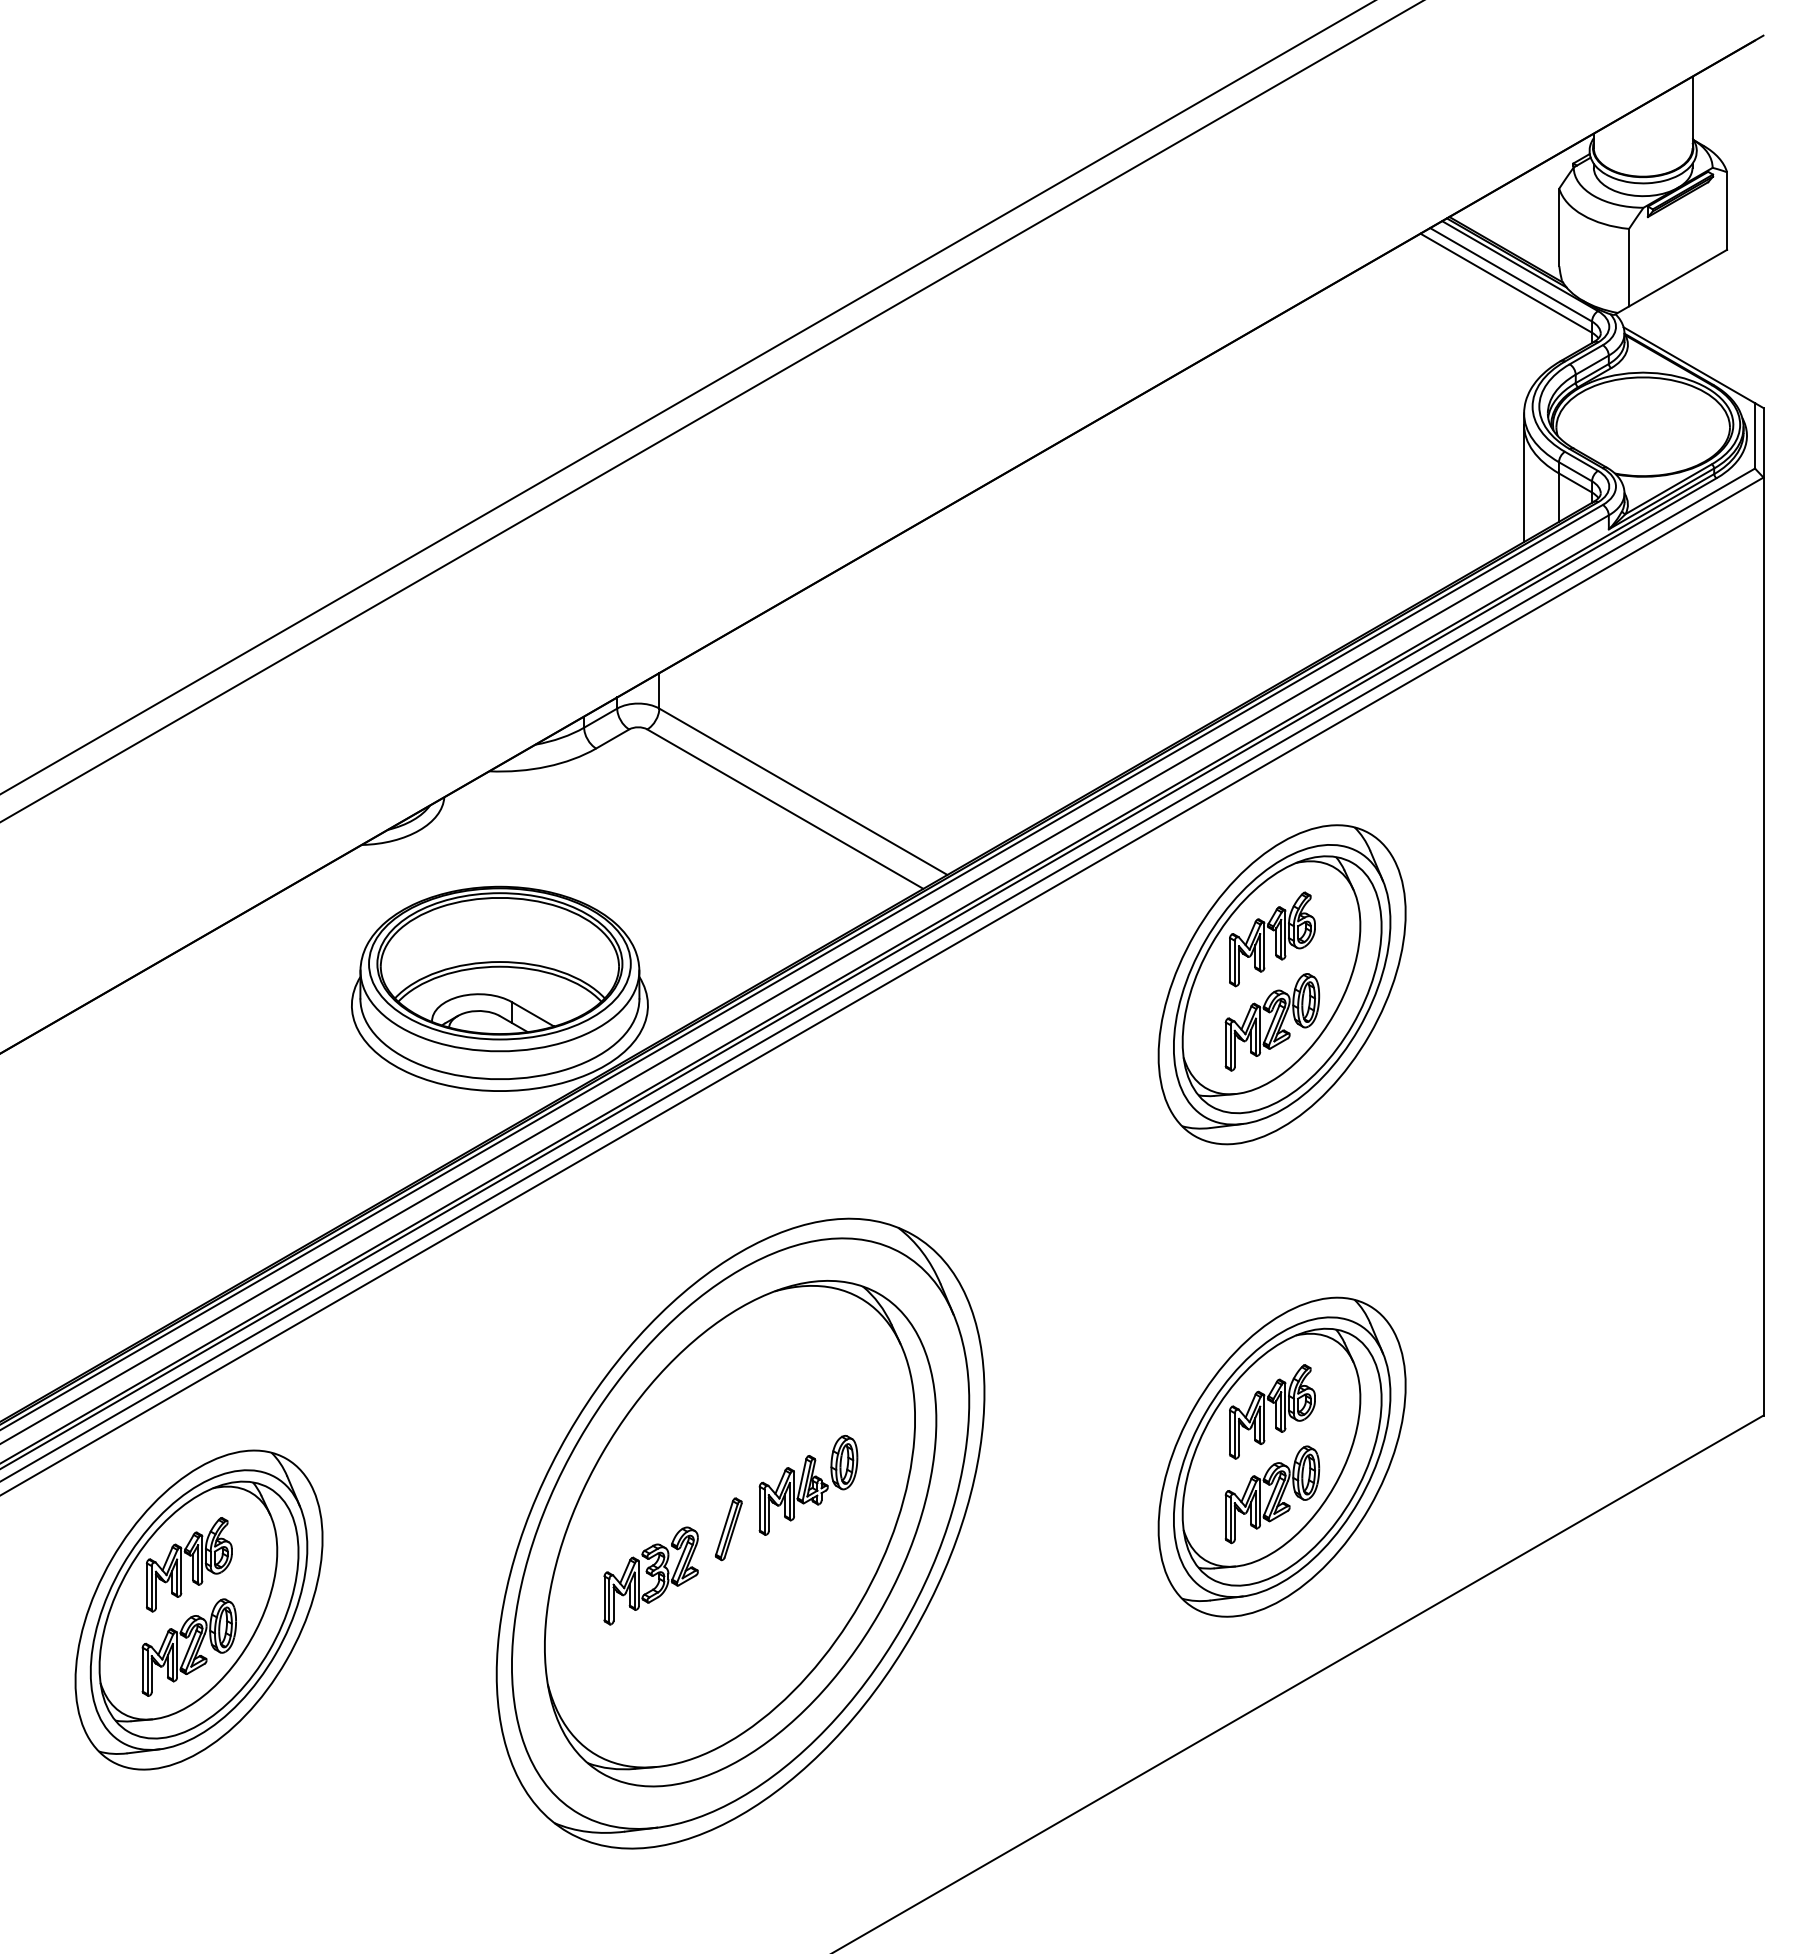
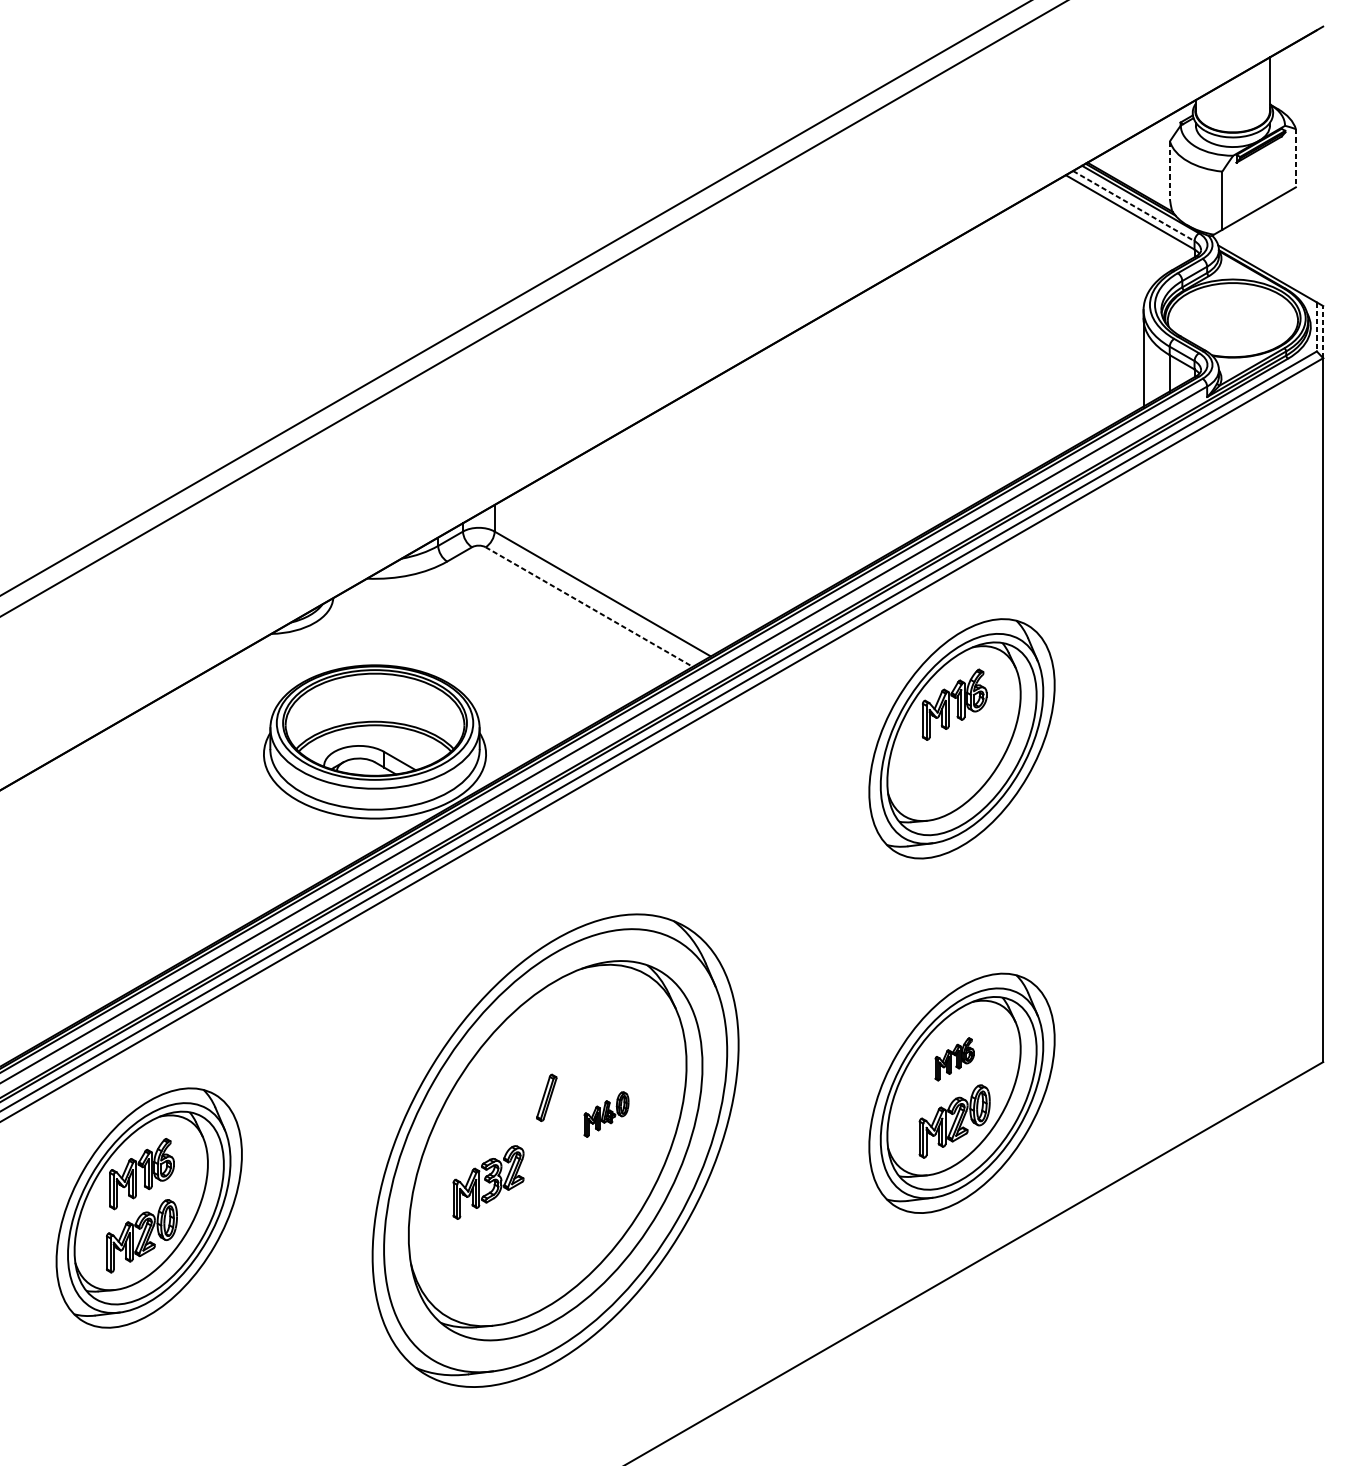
line: (1727, 211) -> (1296, 158), solid -> dashed
line: (1559, 227) -> (1170, 170), solid -> dashed
line: (1511, 275) -> (1134, 206), solid -> dashed
line: (1755, 435) -> (1317, 326), solid -> dashed
line: (1763, 442) -> (1323, 331), solid -> dashed
line: (785, 809) -> (589, 607), solid -> dashed
part: (1272, 1022) -> (954, 767), removed
part: (1272, 1411) -> (954, 1059), size x0.6
part: (808, 1485) -> (606, 1114), size x0.6
part: (728, 1529) -> (546, 1098), moved

